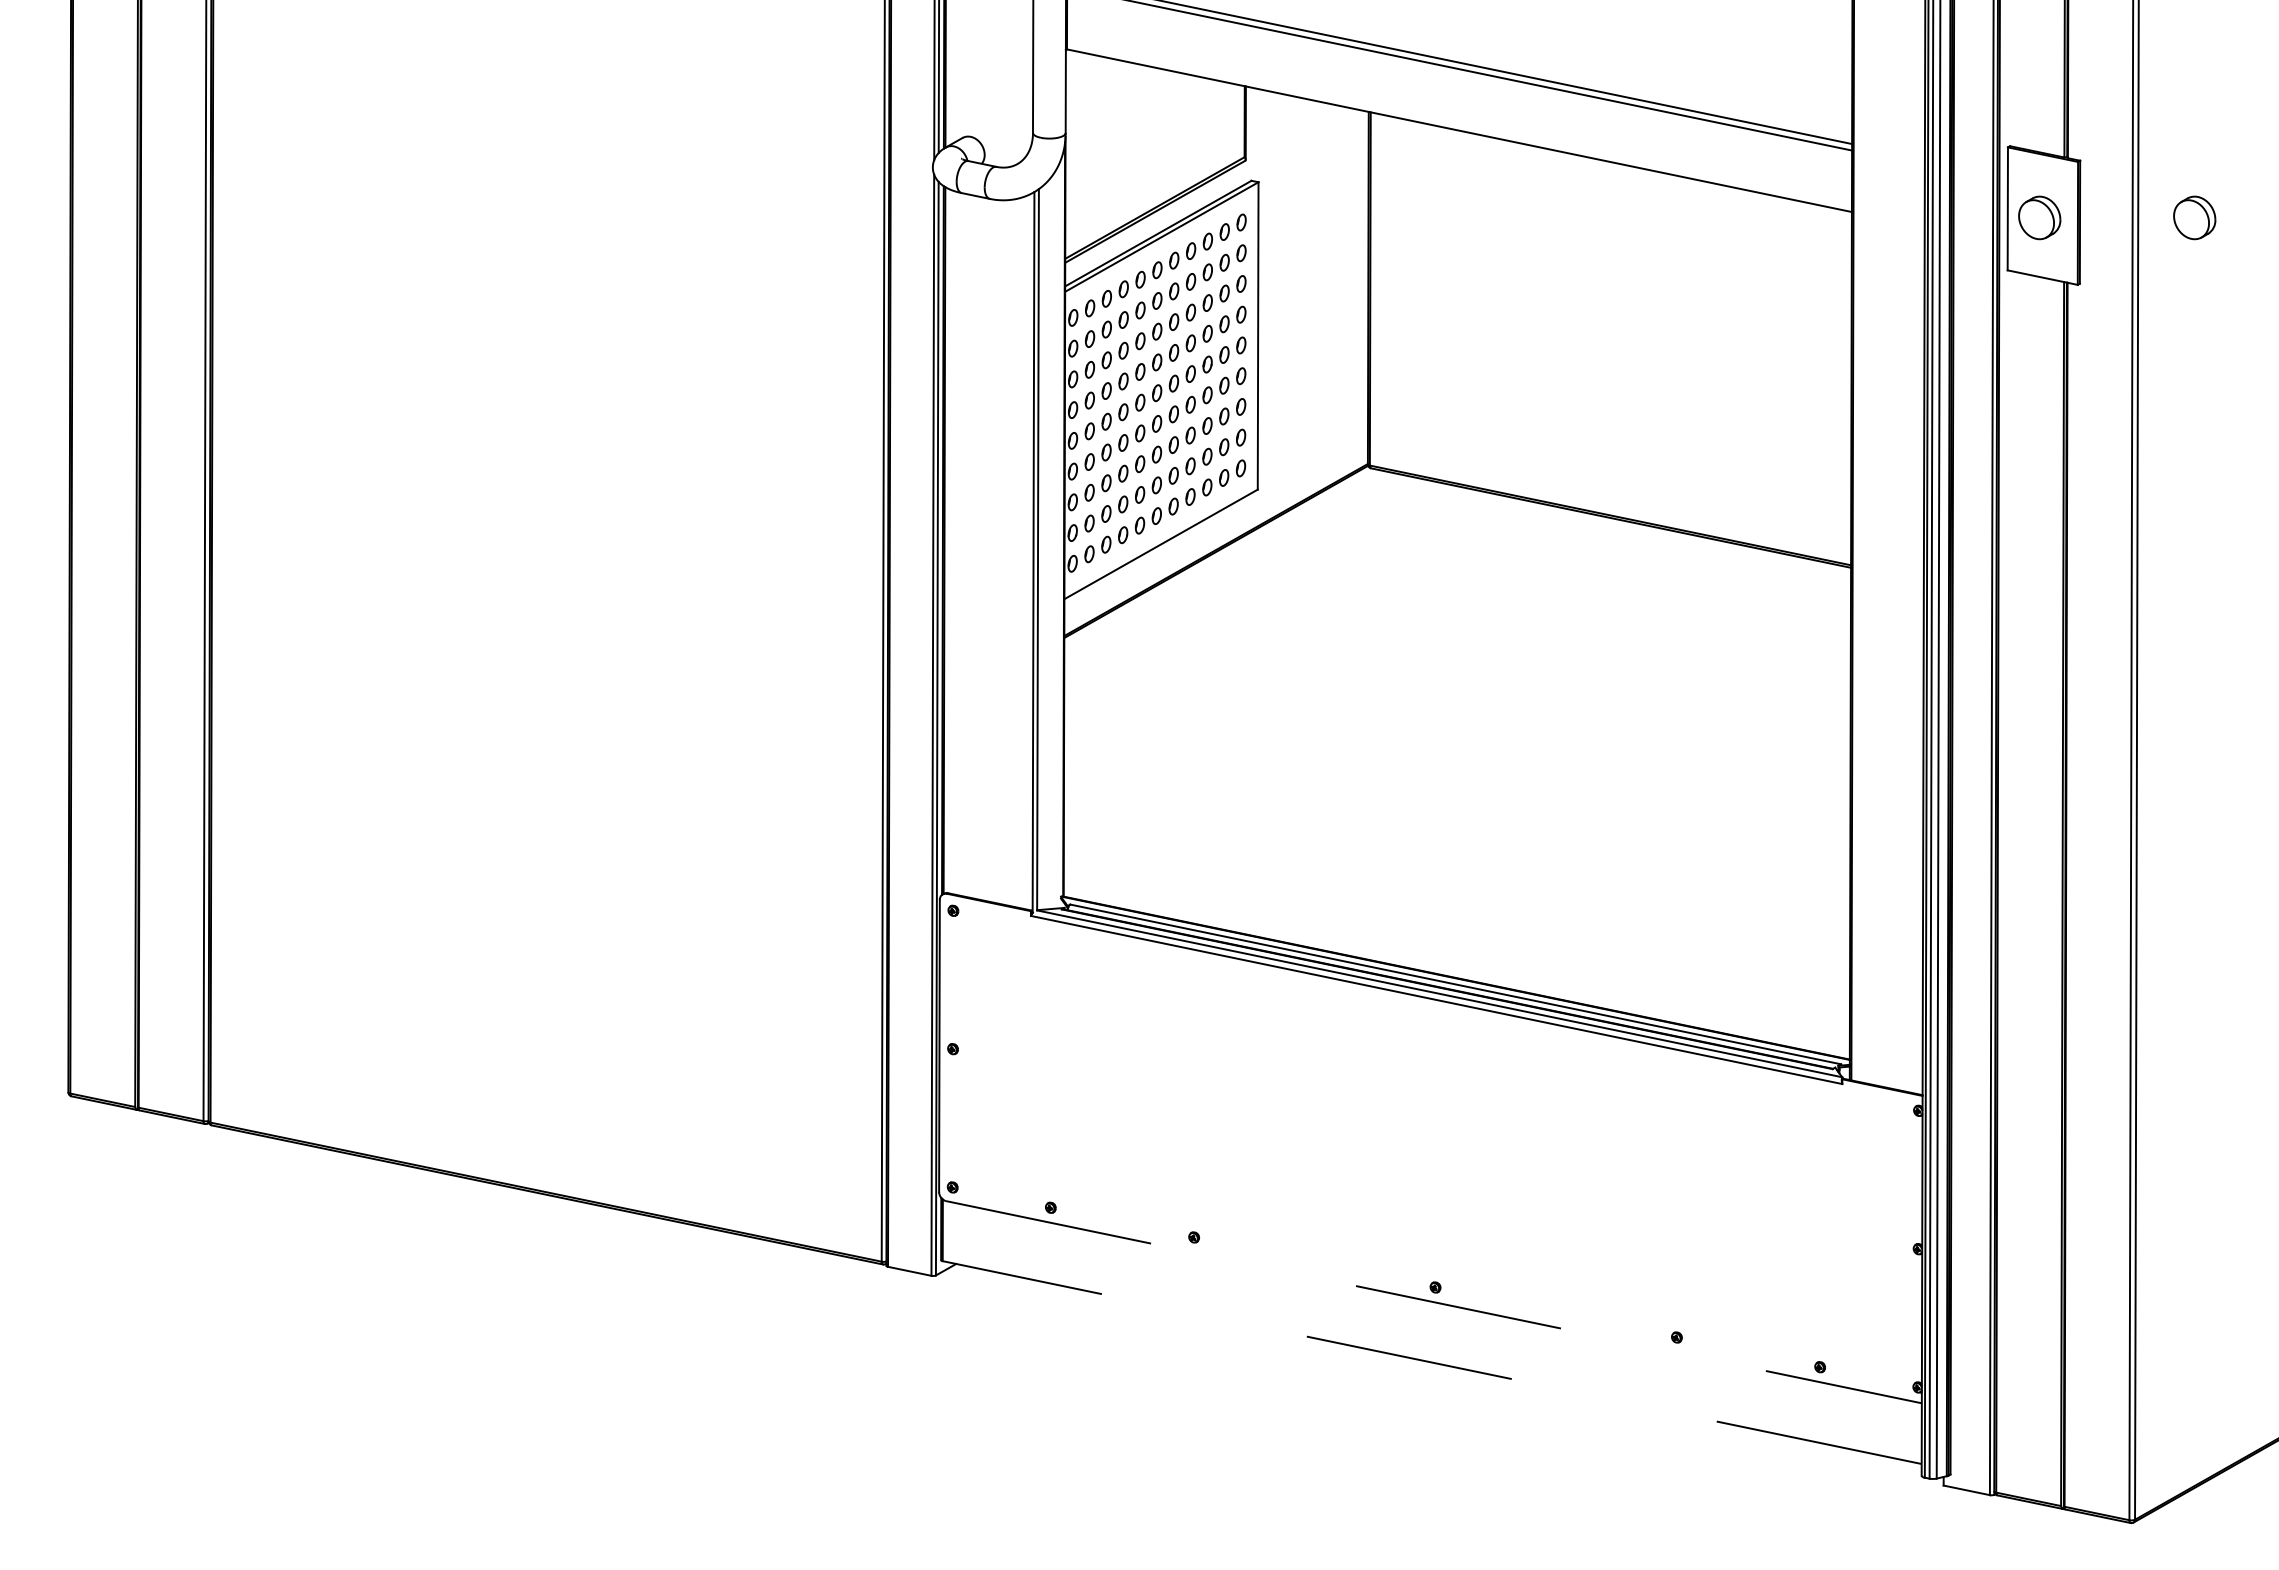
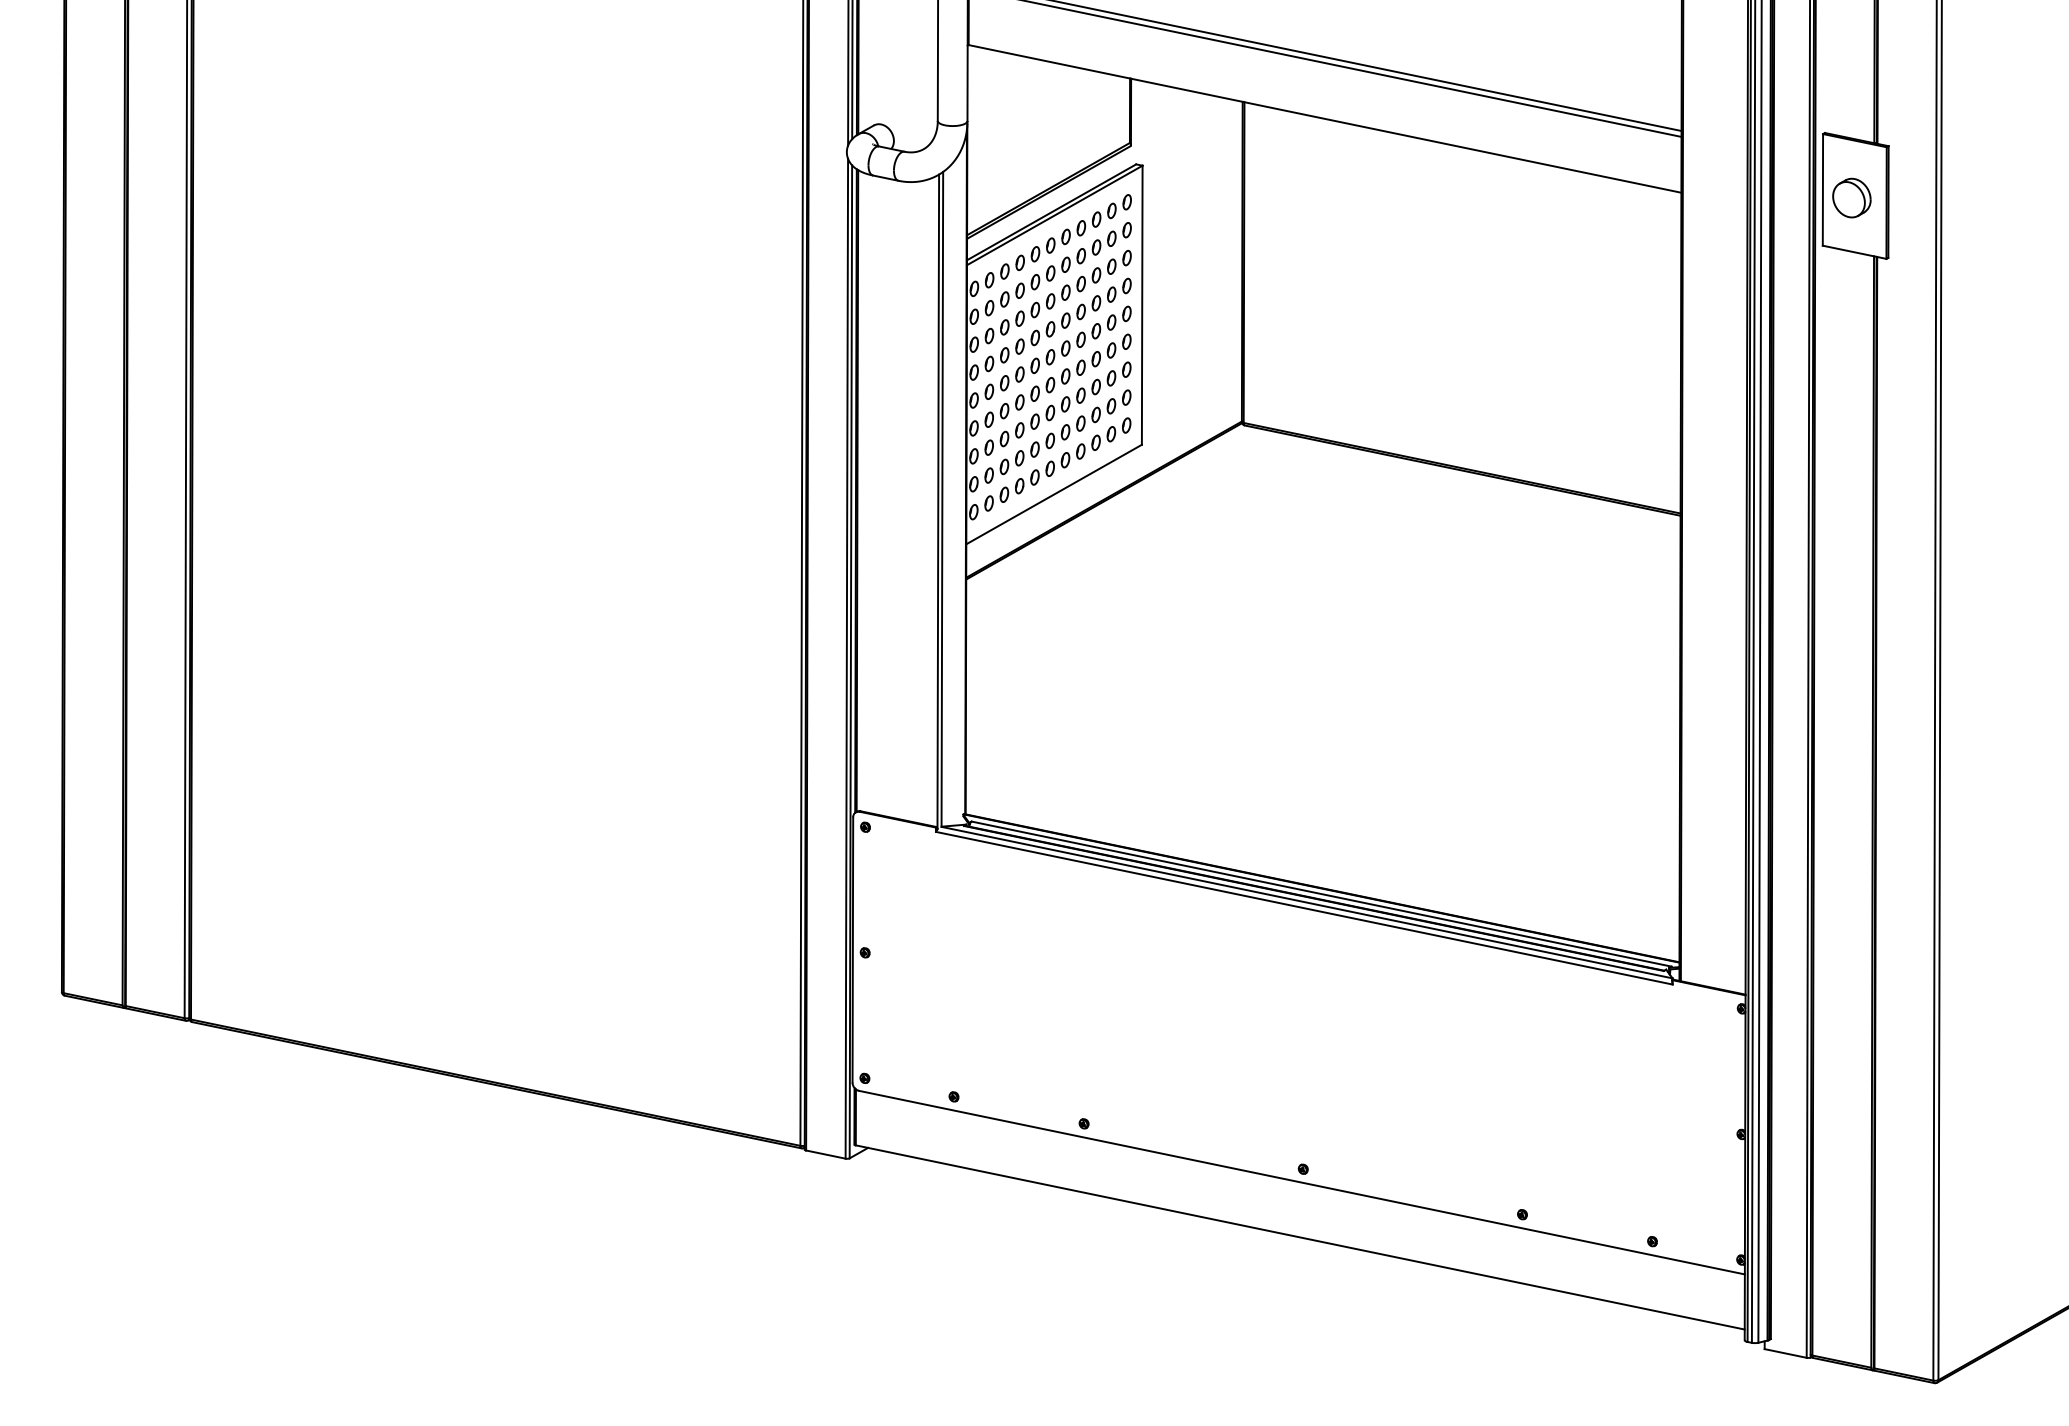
part: (2194, 217) -> (1992, 197), removed
line: (1434, 1302) -> (1302, 1182), dashed -> solid
line: (1432, 1362) -> (1300, 1237), dashed -> solid

